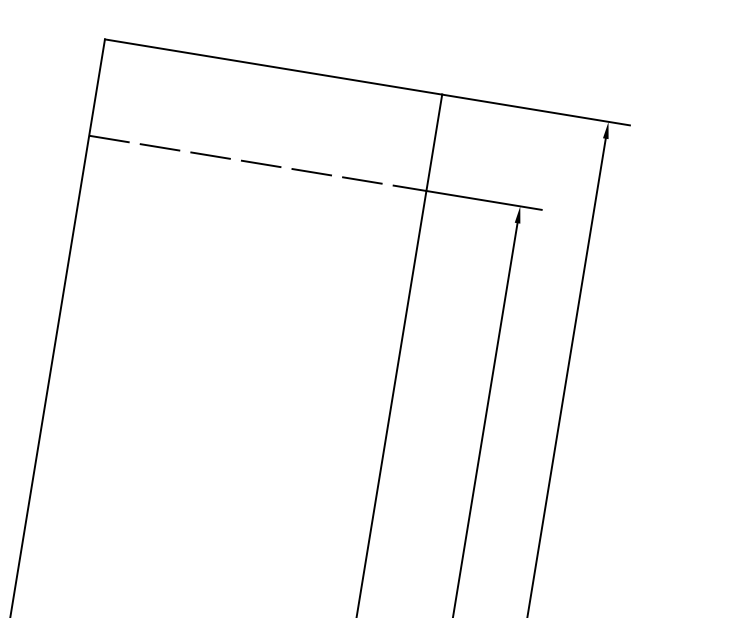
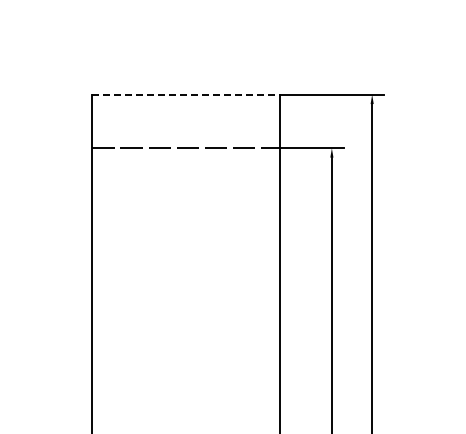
line: (272, 66) -> (185, 94), solid -> dashed

